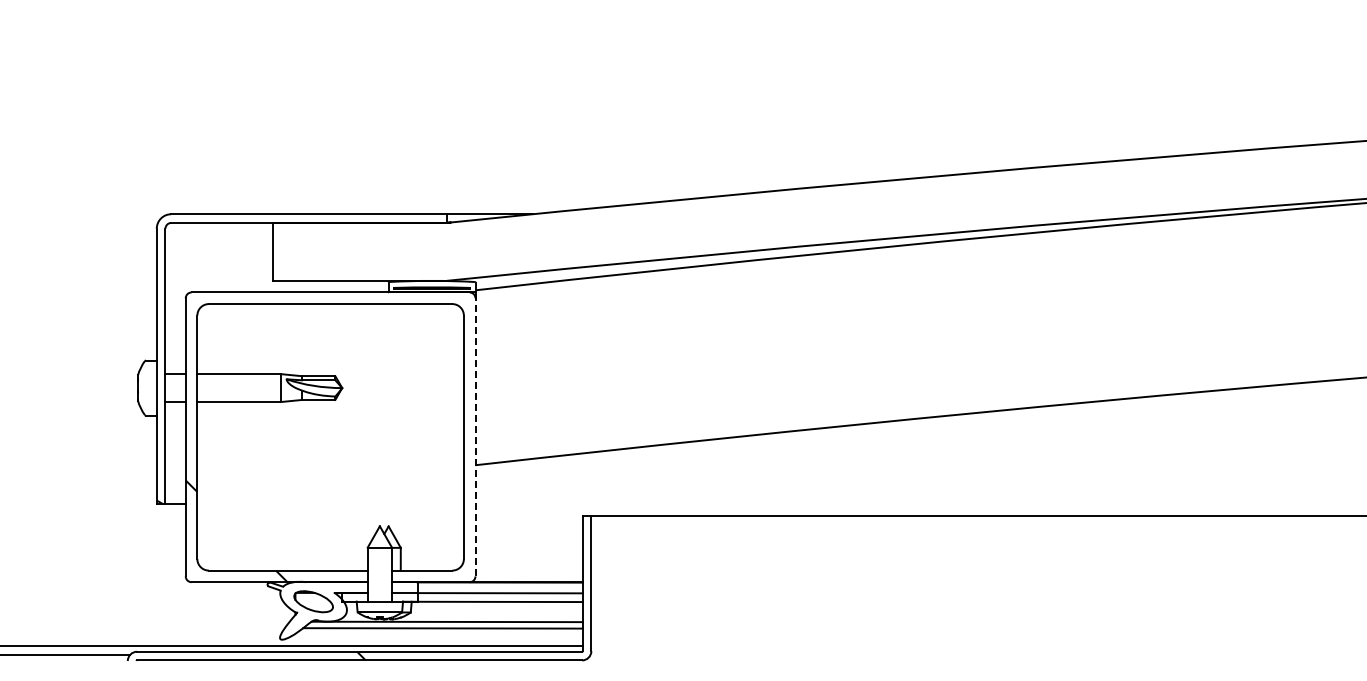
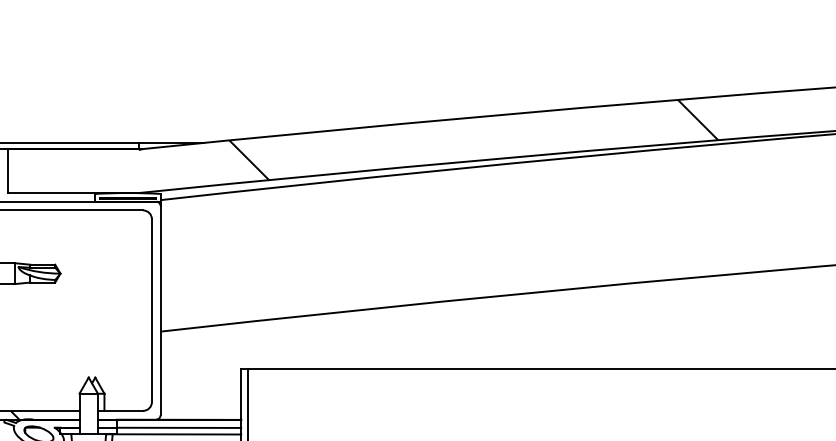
hatch: (892, 209) -> (474, 139), added
line: (475, 436) -> (160, 310), dashed -> solid

